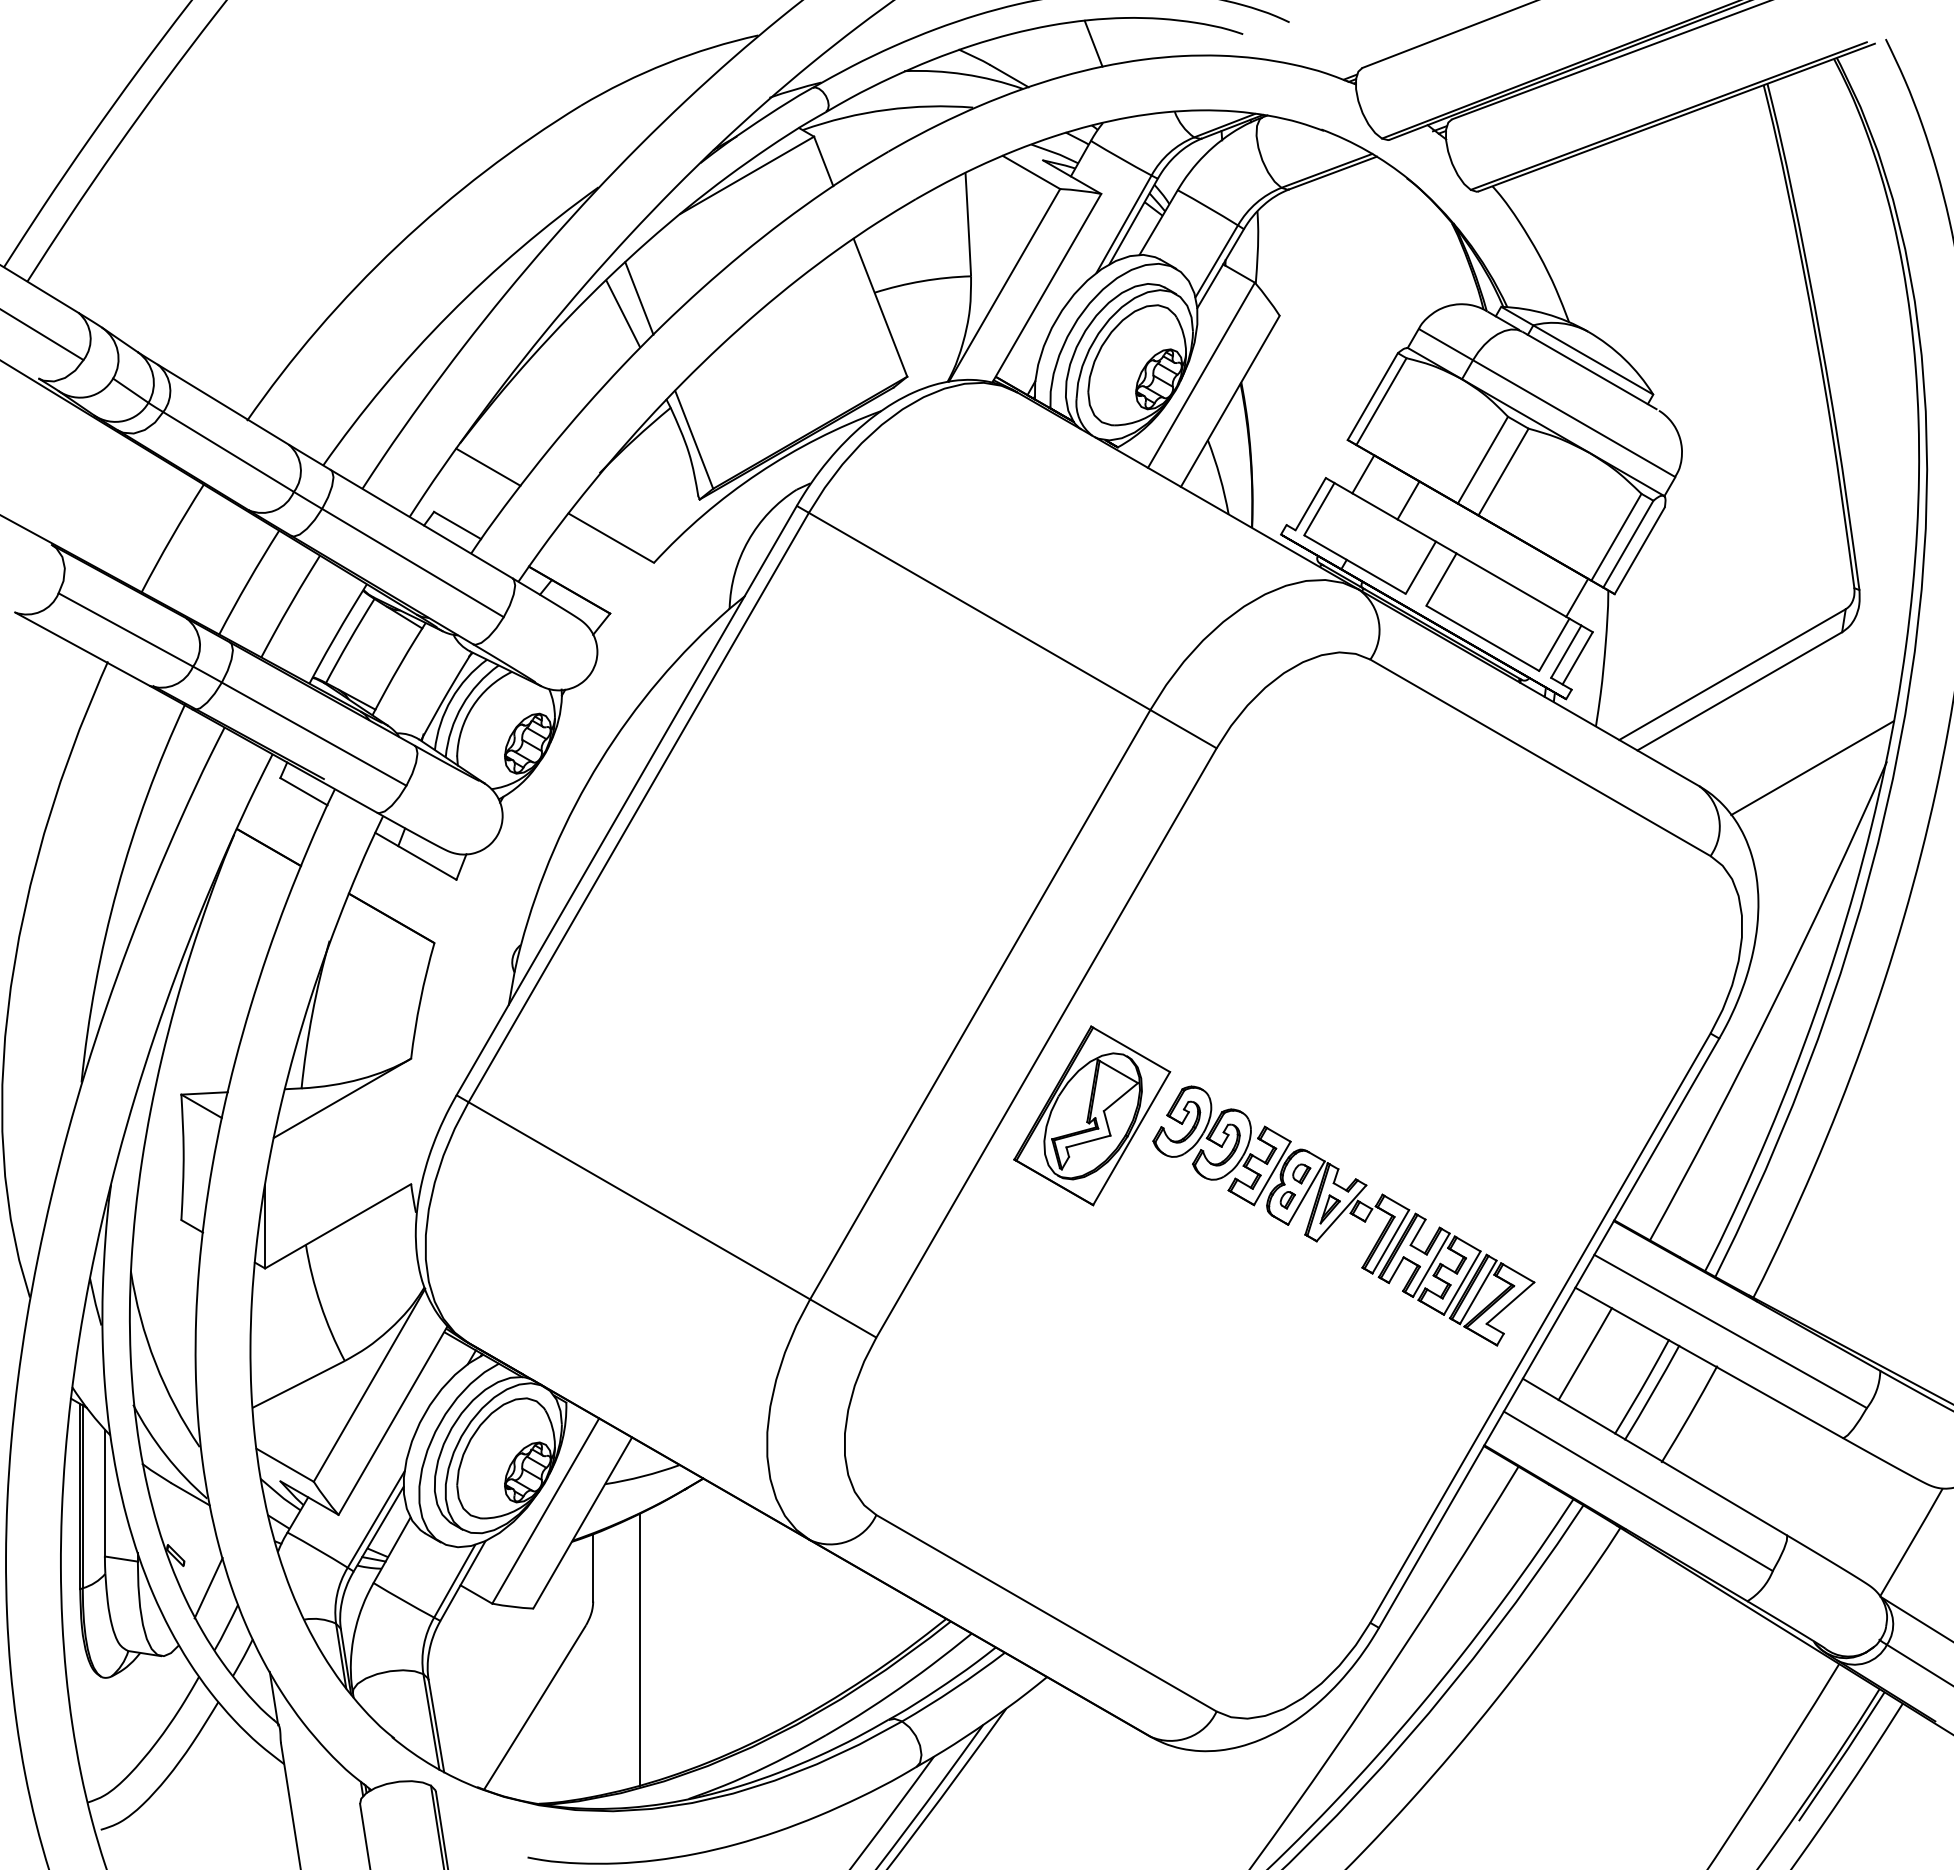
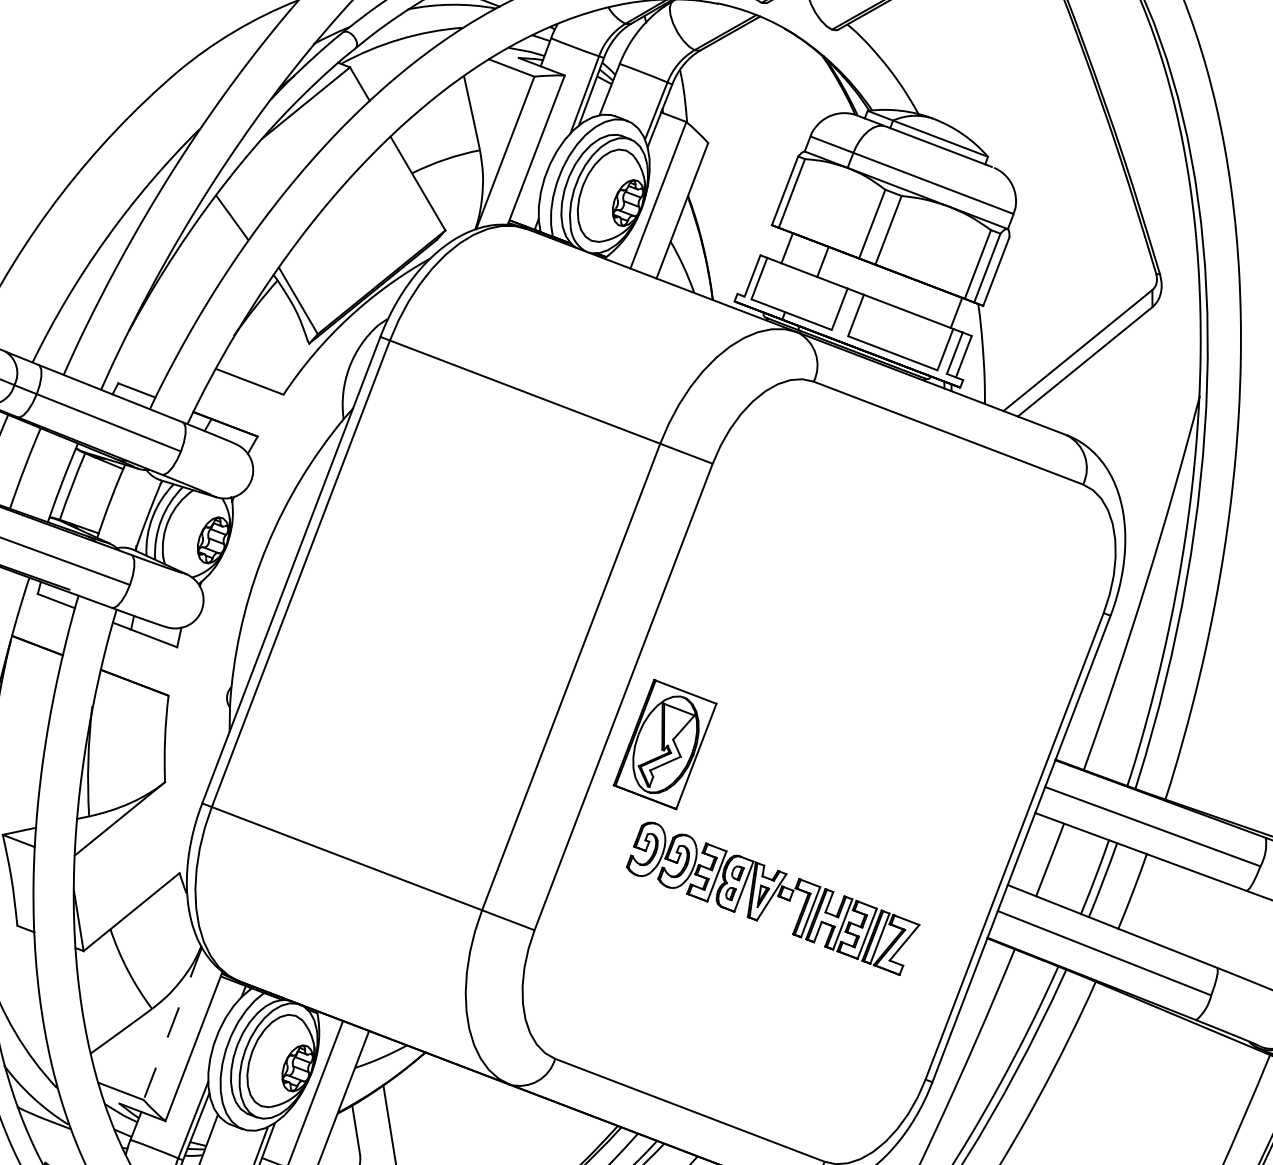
line: (639, 298) -> (242, 204), removed
line: (488, 466) -> (152, 344), removed
line: (1812, 768) -> (1146, 409), removed
part: (1343, 1215) -> (773, 898), moved
line: (369, 1385) -> (172, 1023), solid -> dashed

